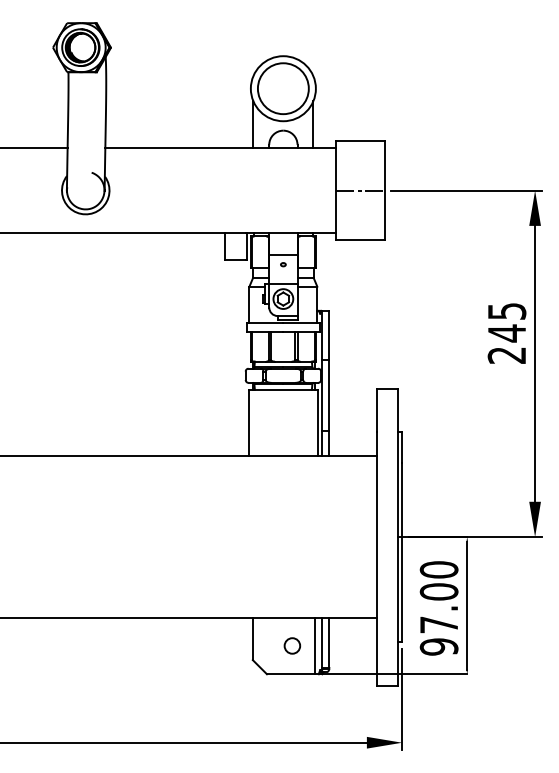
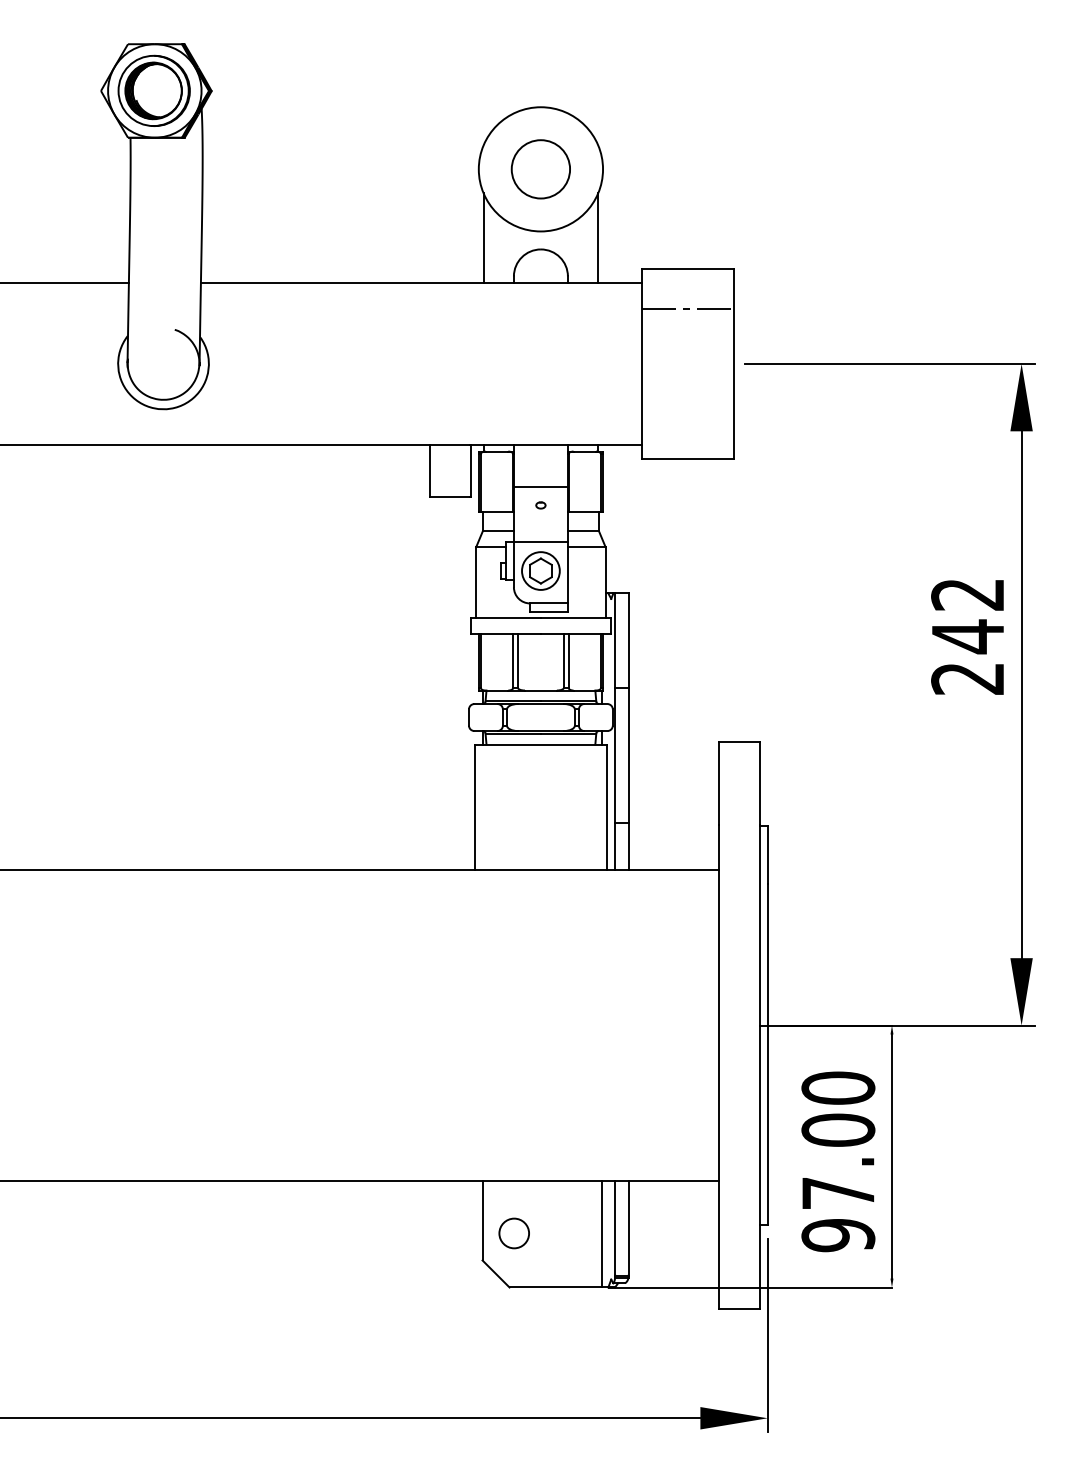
circle: (282, 88) -> (539, 168), size x0.6
line: (359, 190) -> (686, 308), moved
text: (506, 311) -> (966, 594), 245 -> 242
circle: (292, 645) -> (514, 1232), moved

